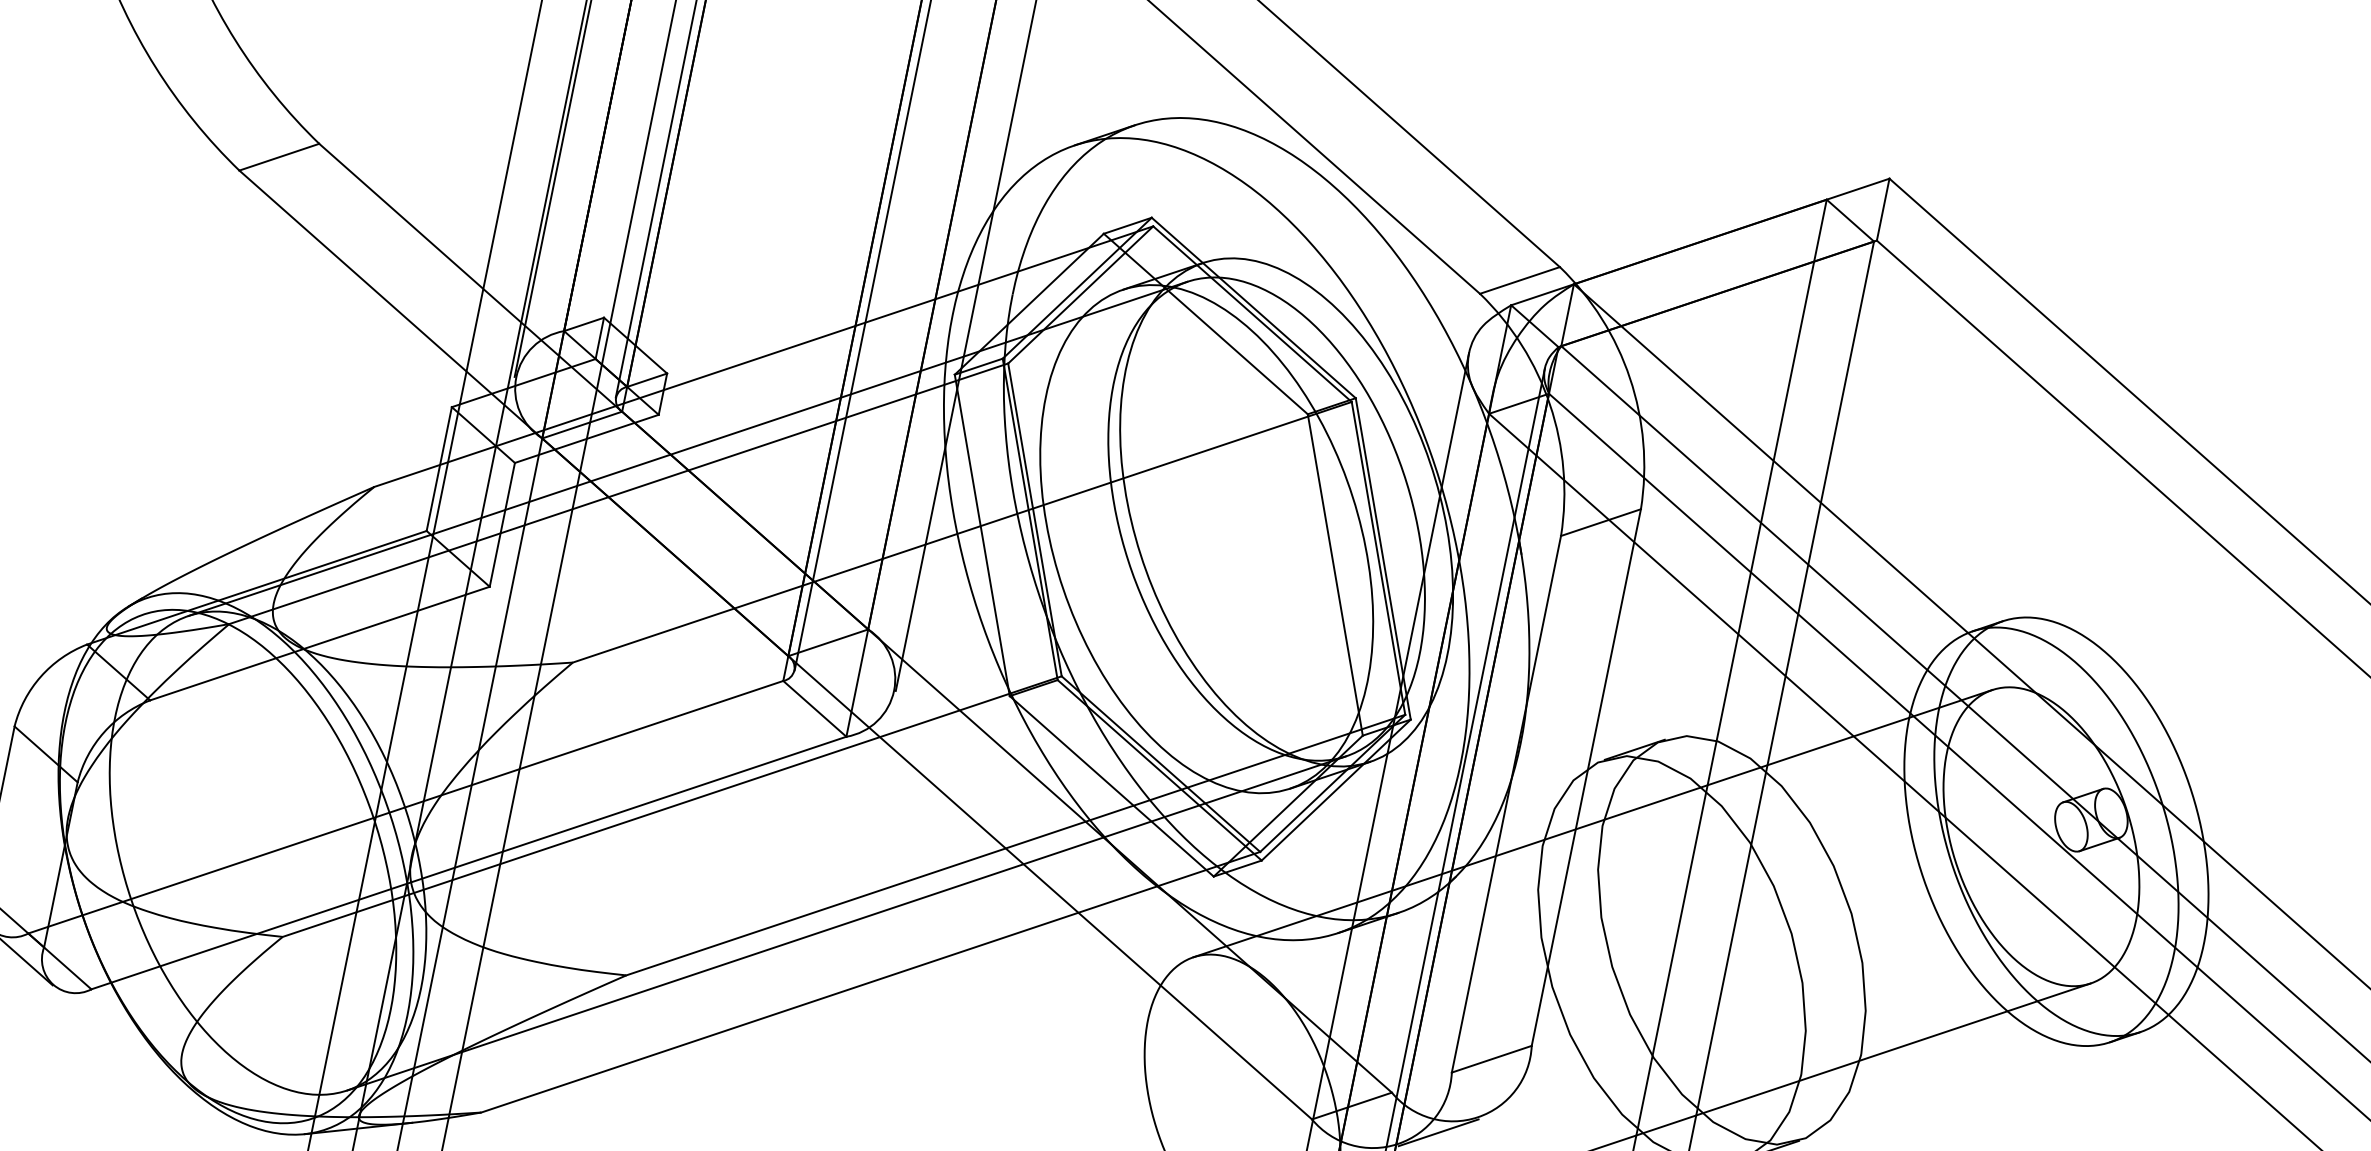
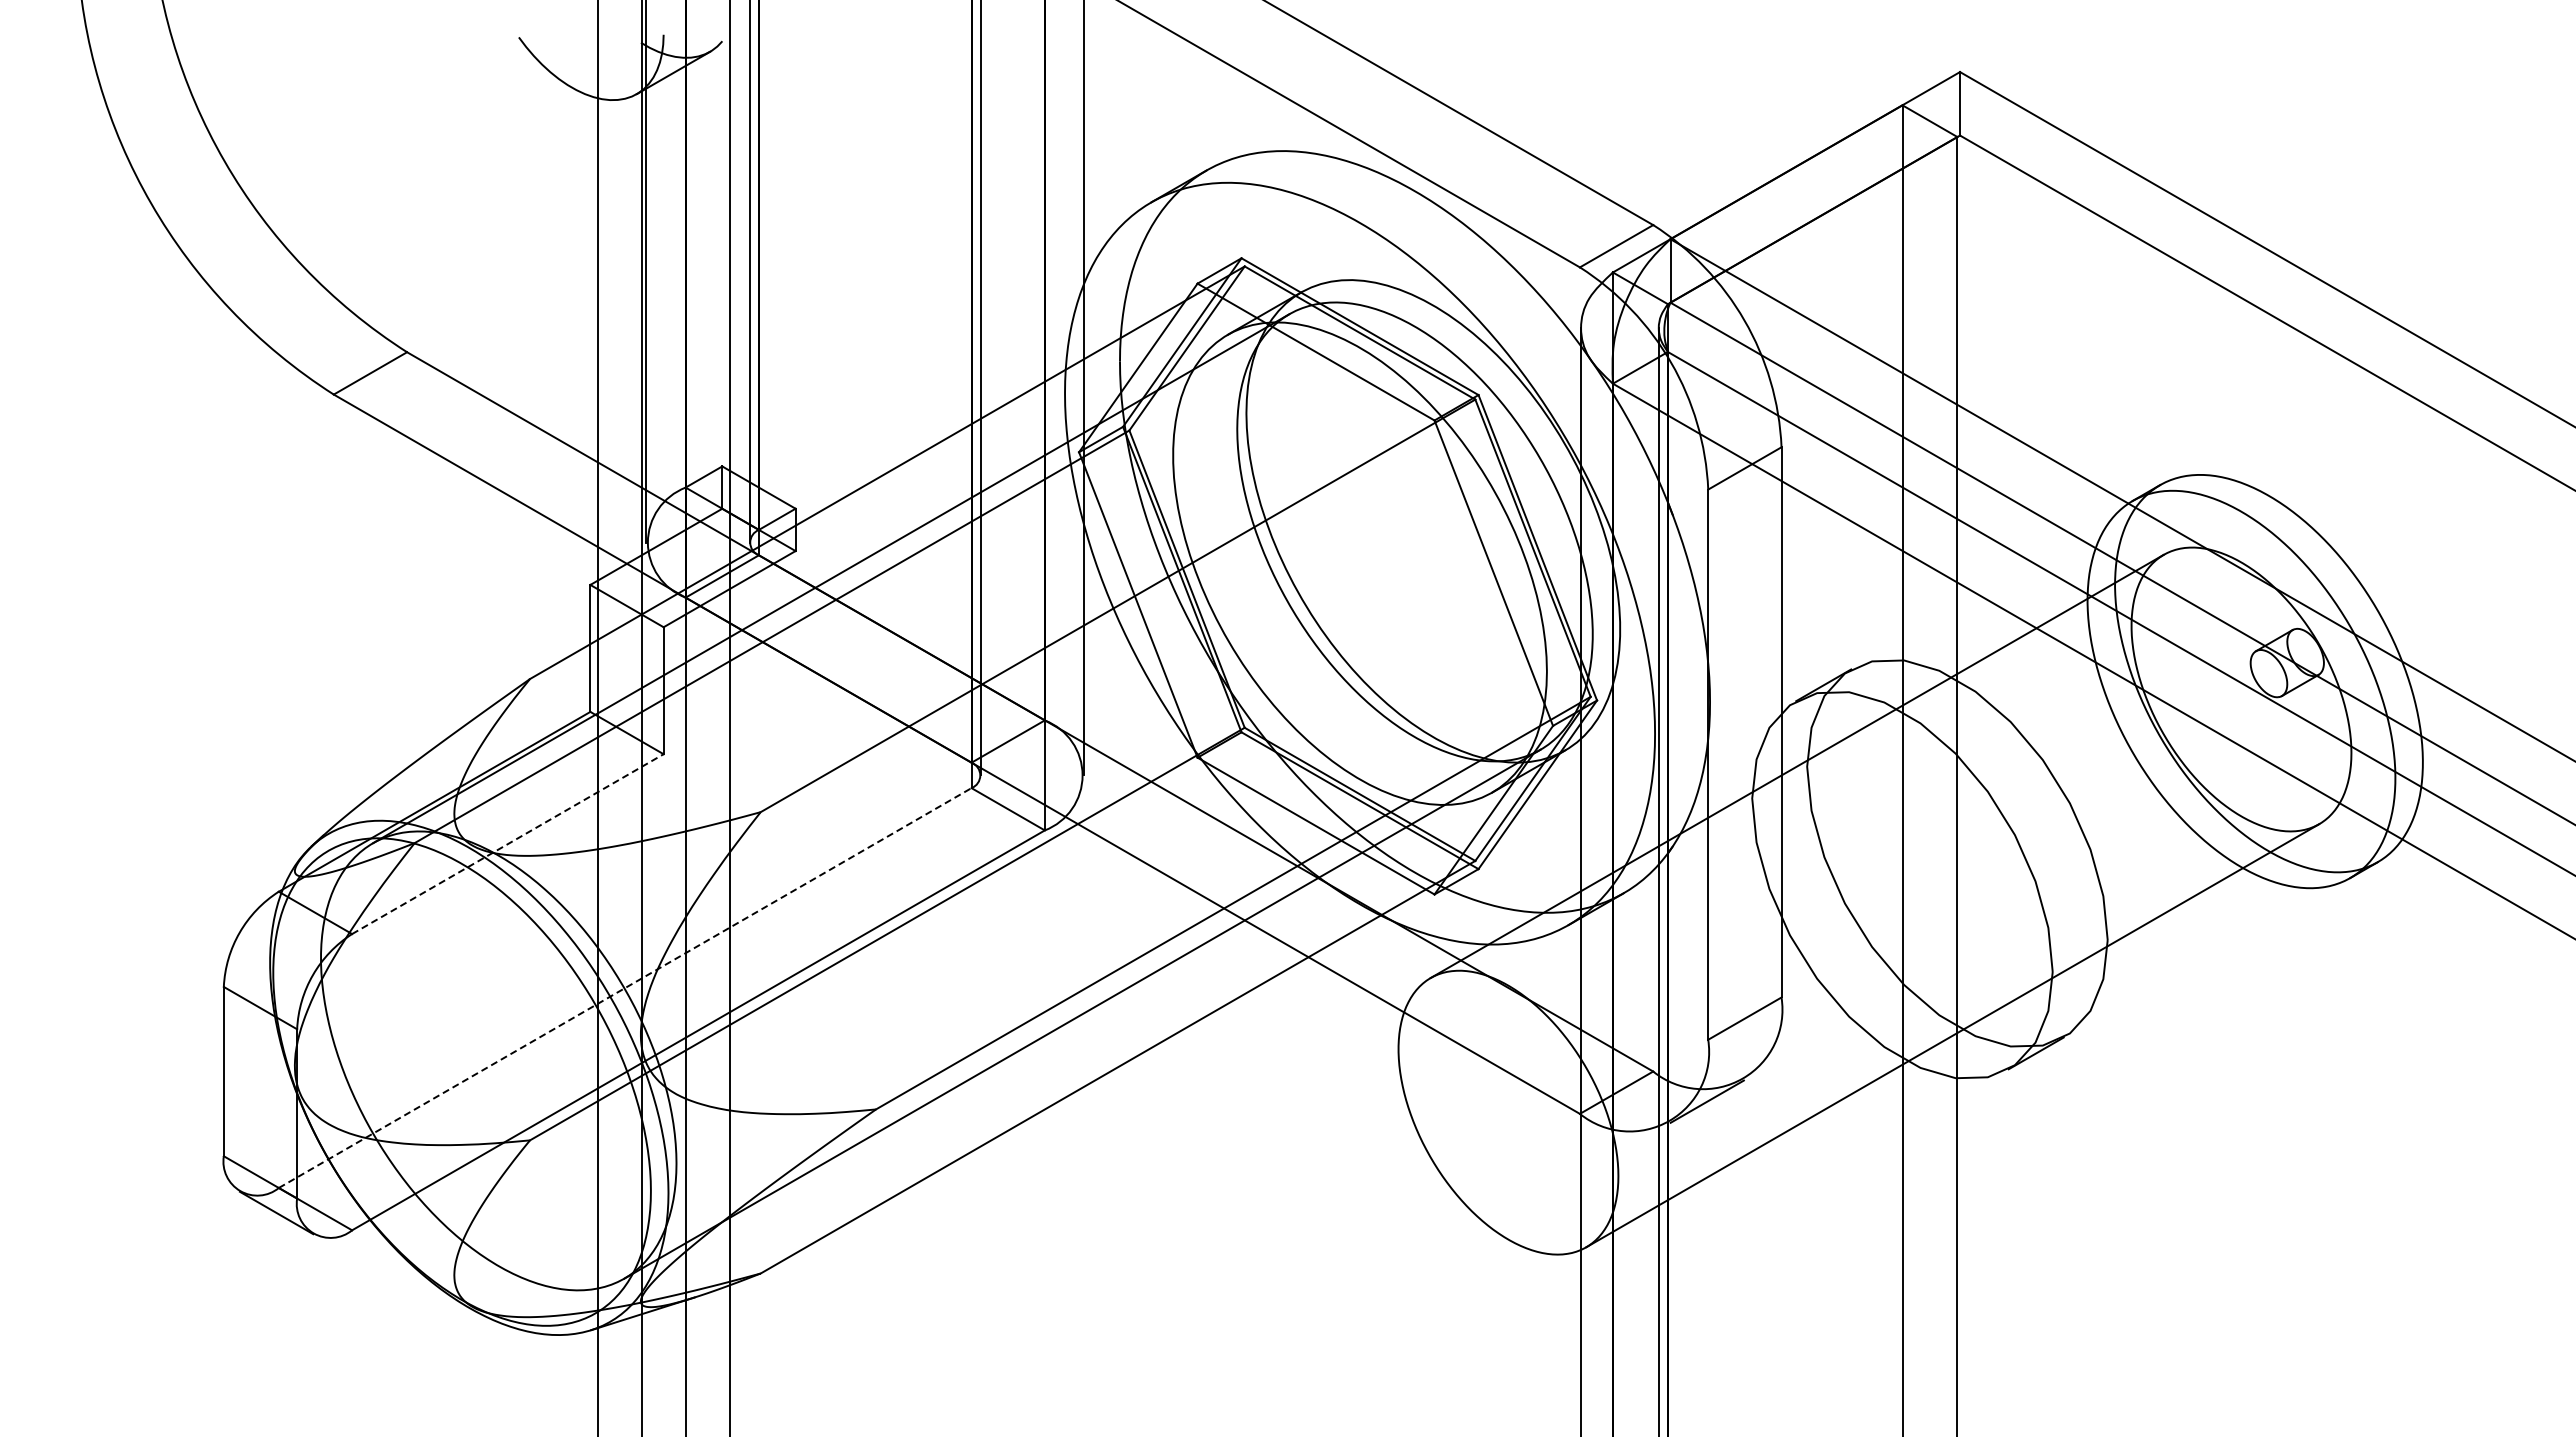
line: (319, 643) -> (507, 844), solid -> dashed
line: (406, 807) -> (625, 988), solid -> dashed

